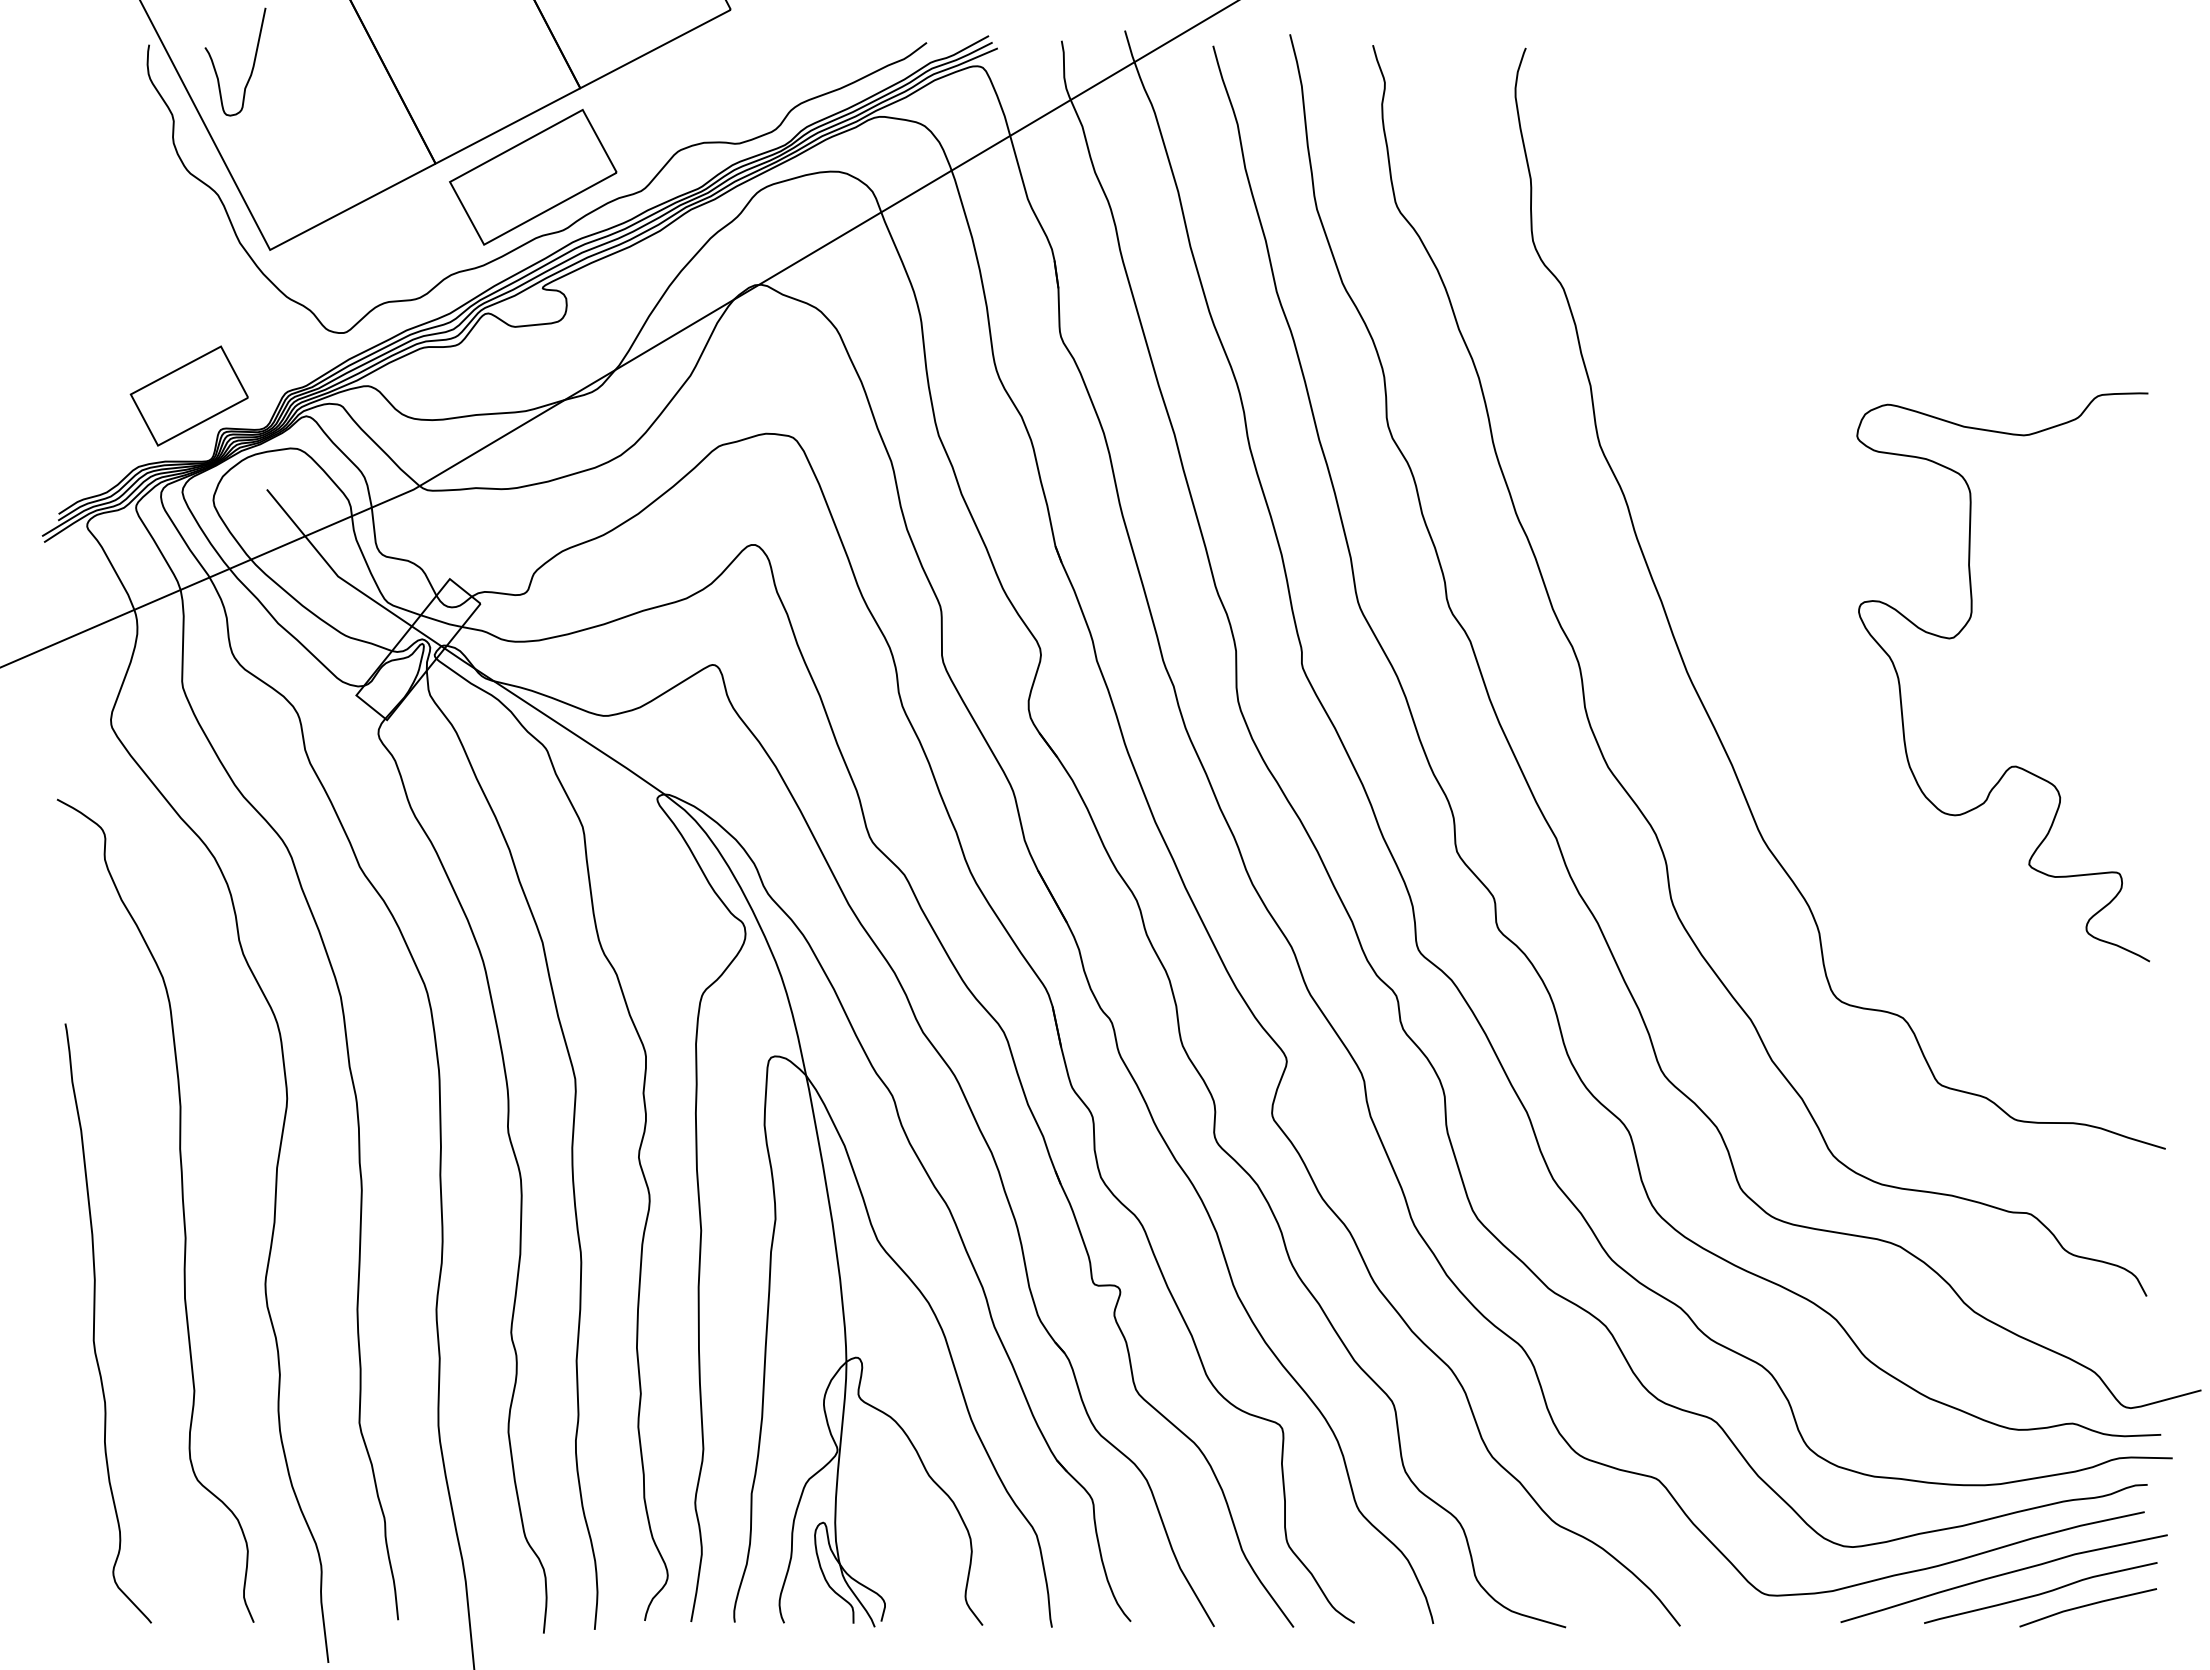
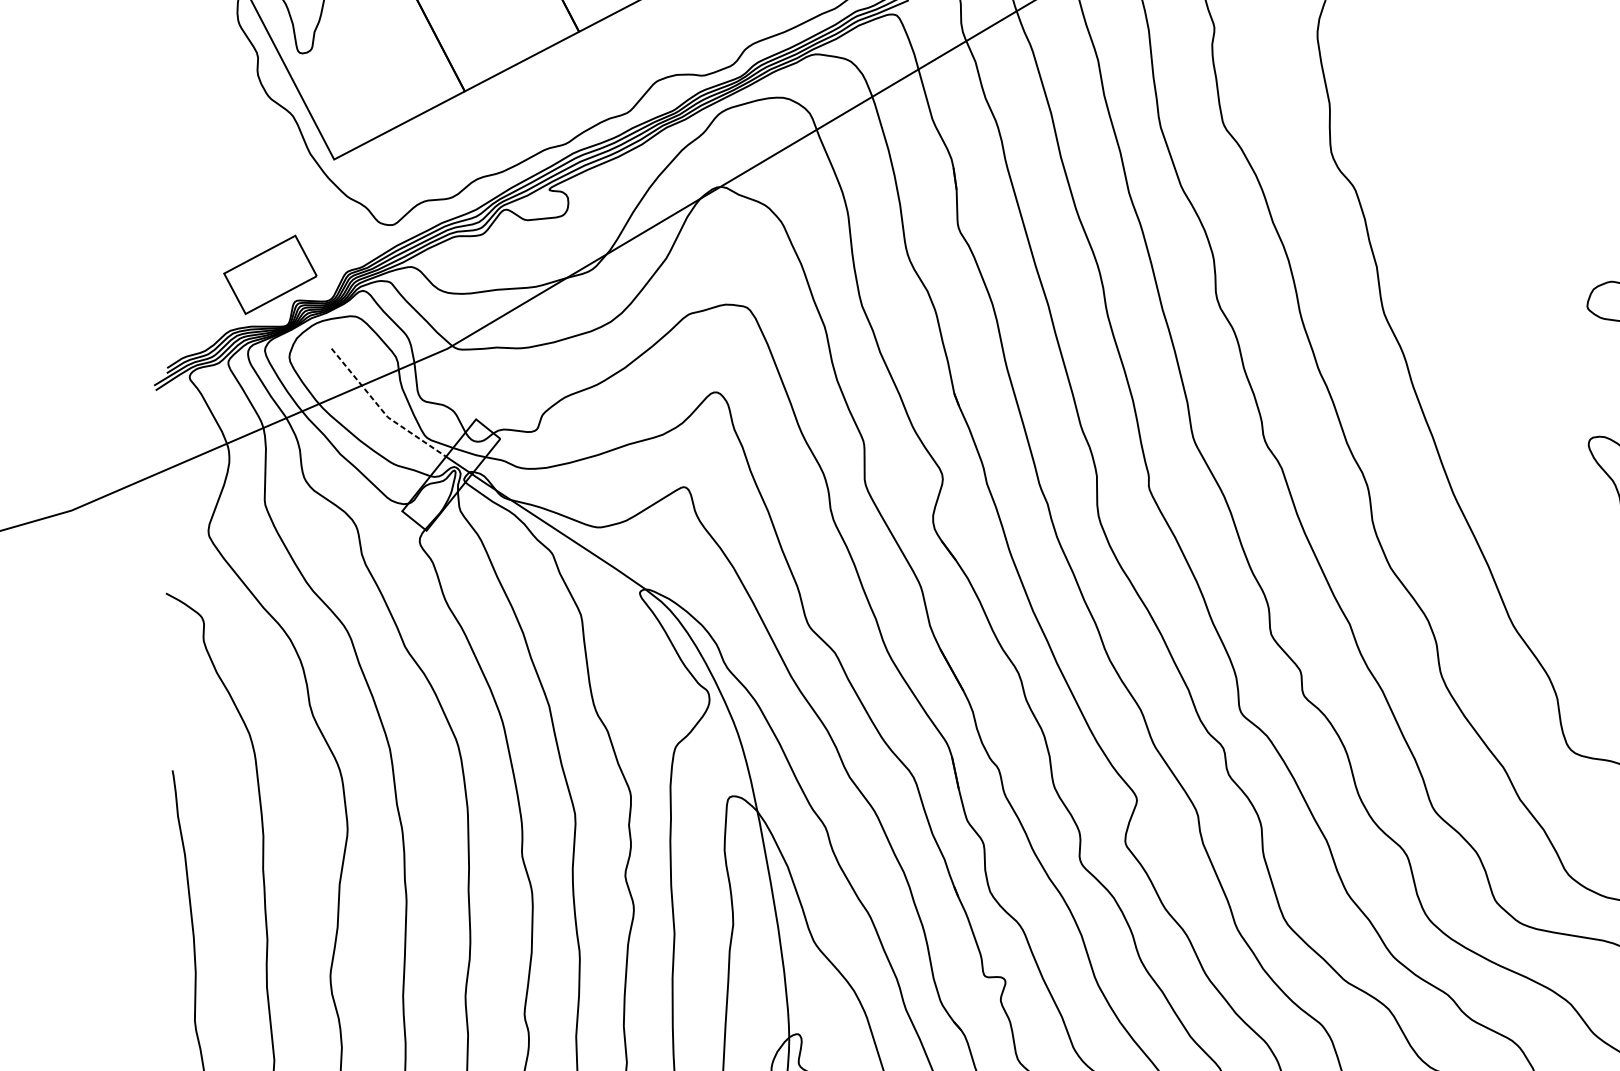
part: (533, 177) -> (542, 102), removed
line: (331, 568) -> (382, 411), solid -> dashed

